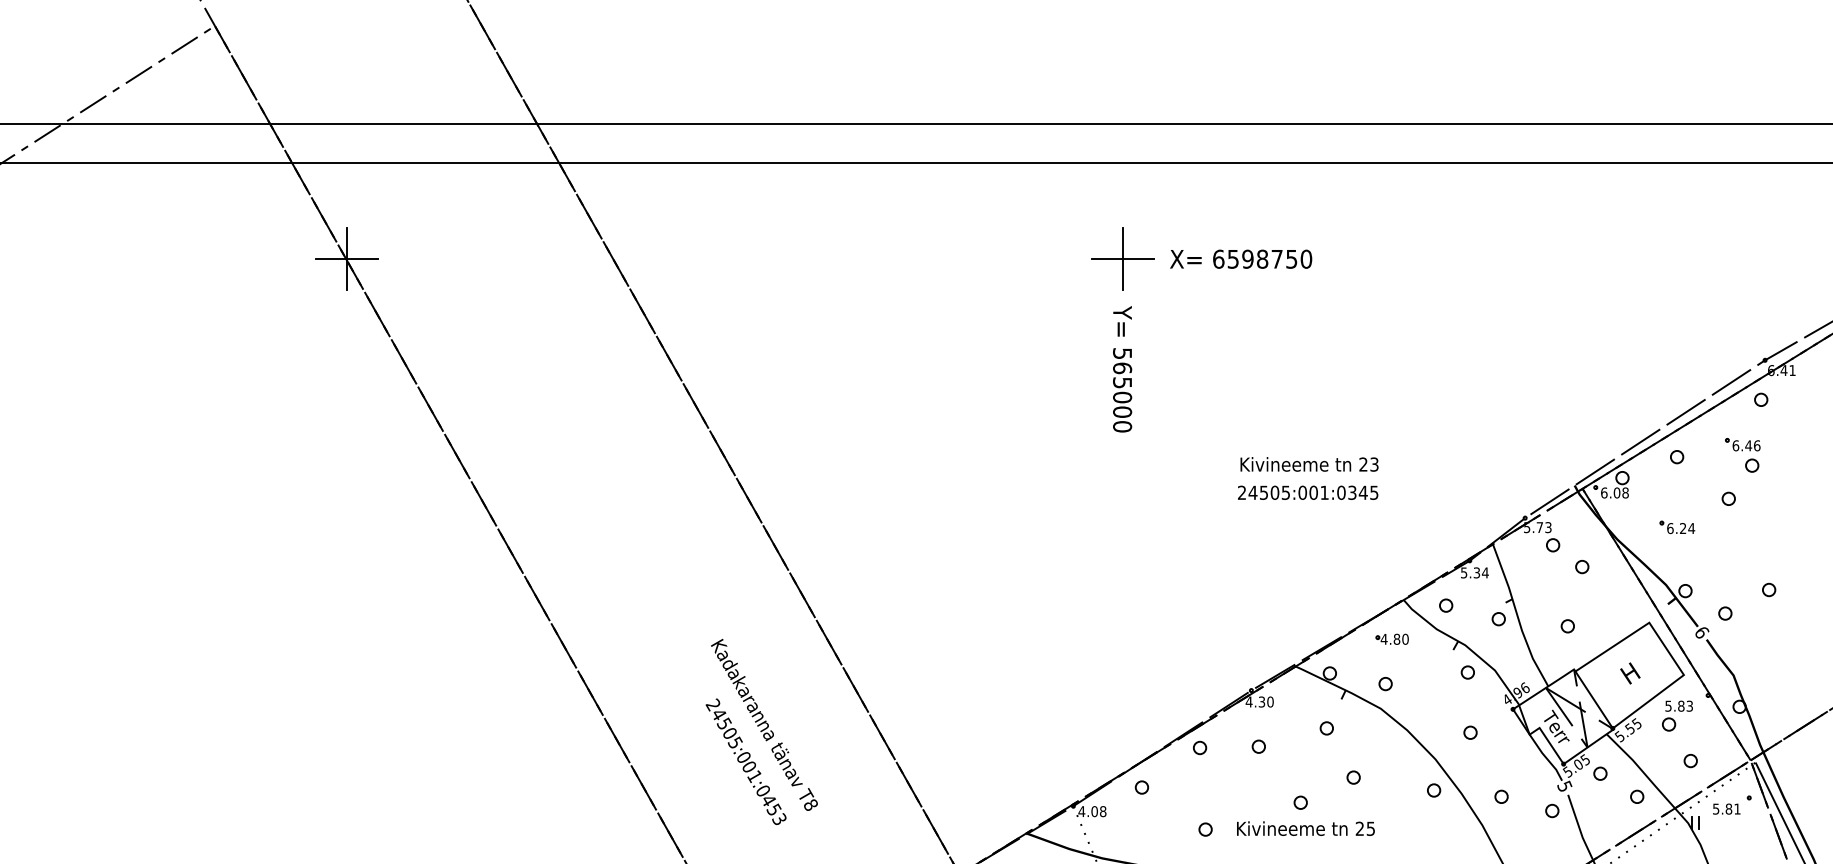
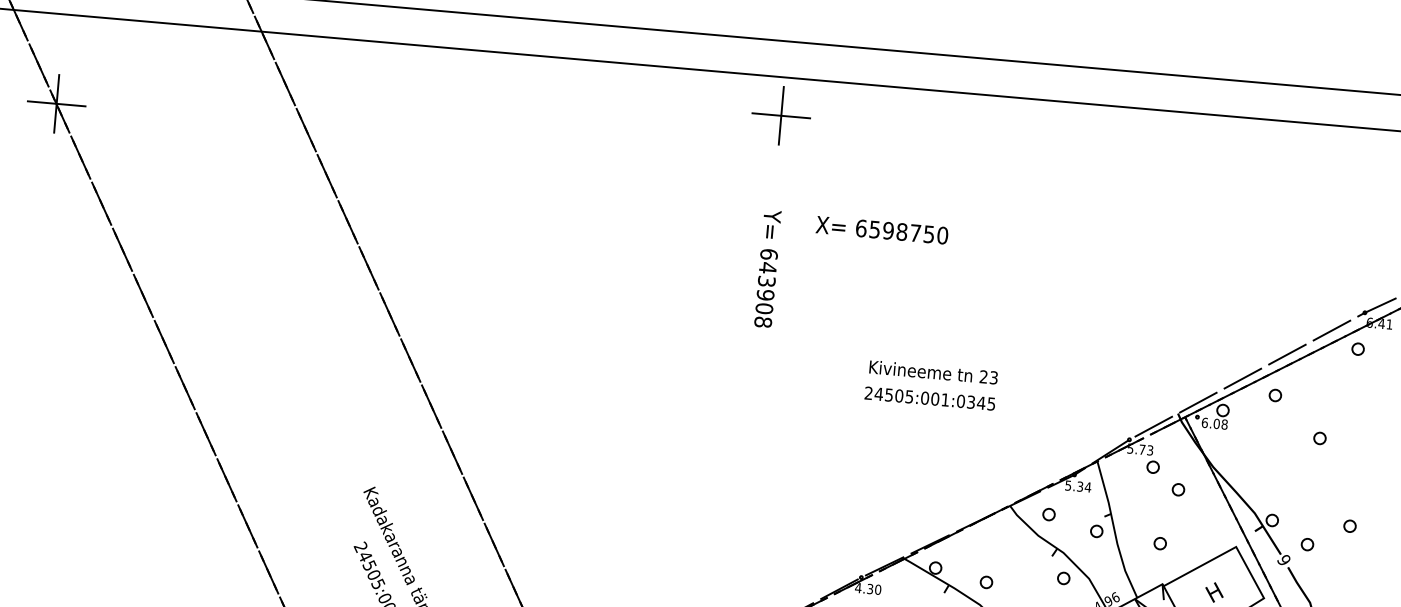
part: (1122, 258) -> (781, 115), moved
text: (1241, 258) -> (882, 229), moved
text: (1122, 390) -> (766, 288), 565000 -> 643908
part: (1742, 455) -> (1336, 399), removed
part: (1677, 527) -> (1270, 460), removed
text: (1701, 632) -> (1283, 560), 6 -> 9
part: (1391, 638) -> (995, 540), removed

